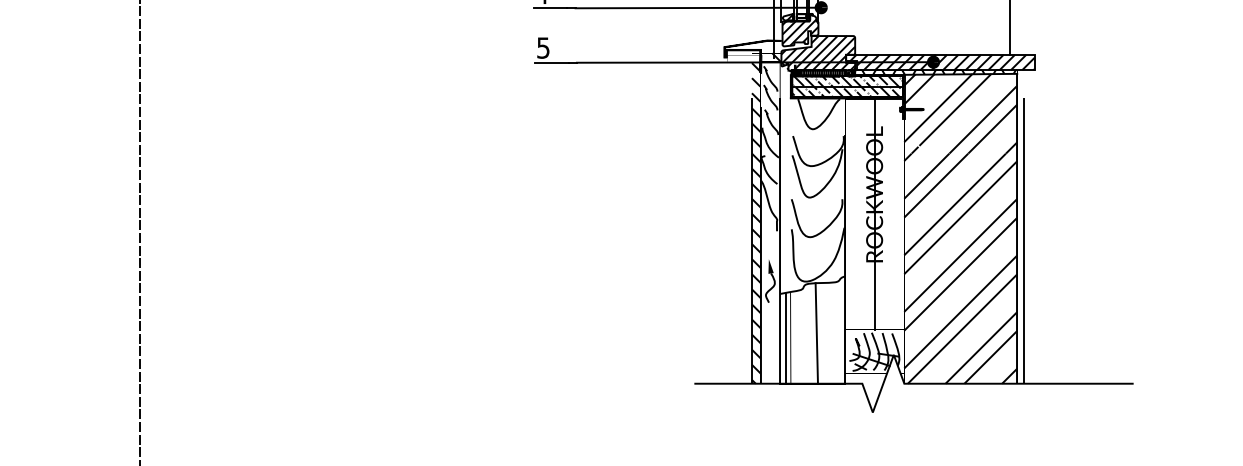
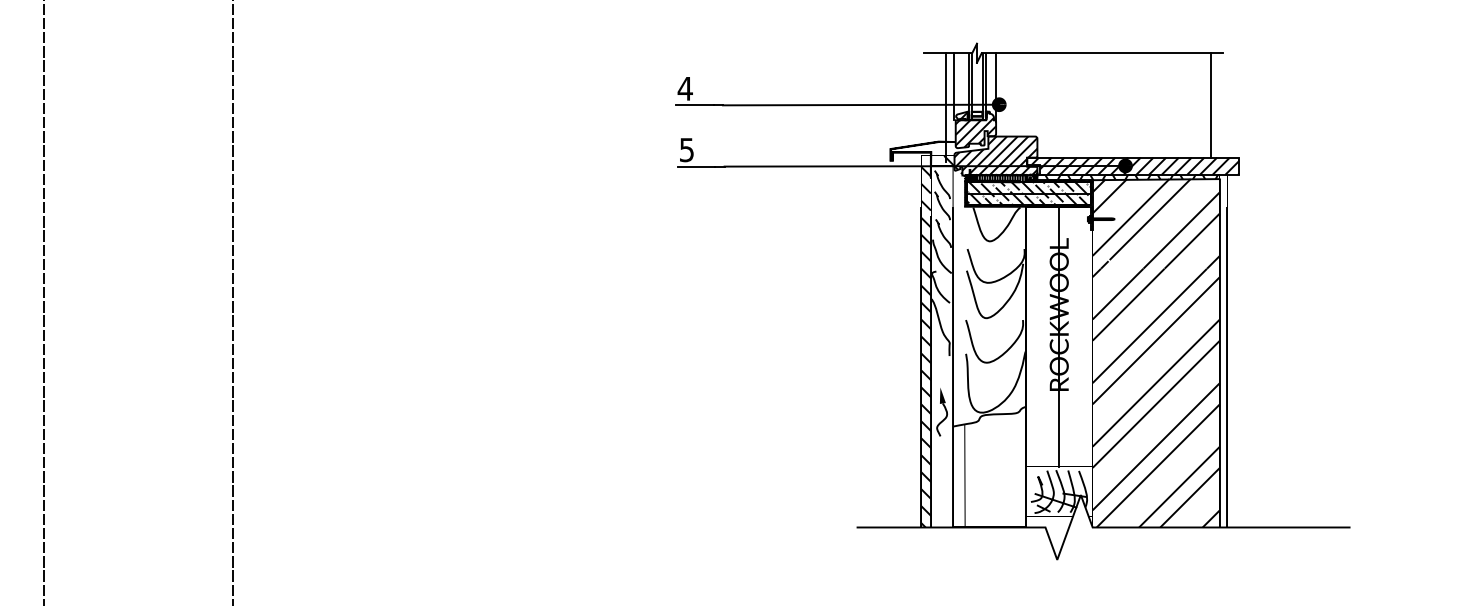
fill: (744, 76) -> (913, 181), removed
line: (816, 333) -> (993, 470), removed
line: (785, 338) -> (959, 476), removed

